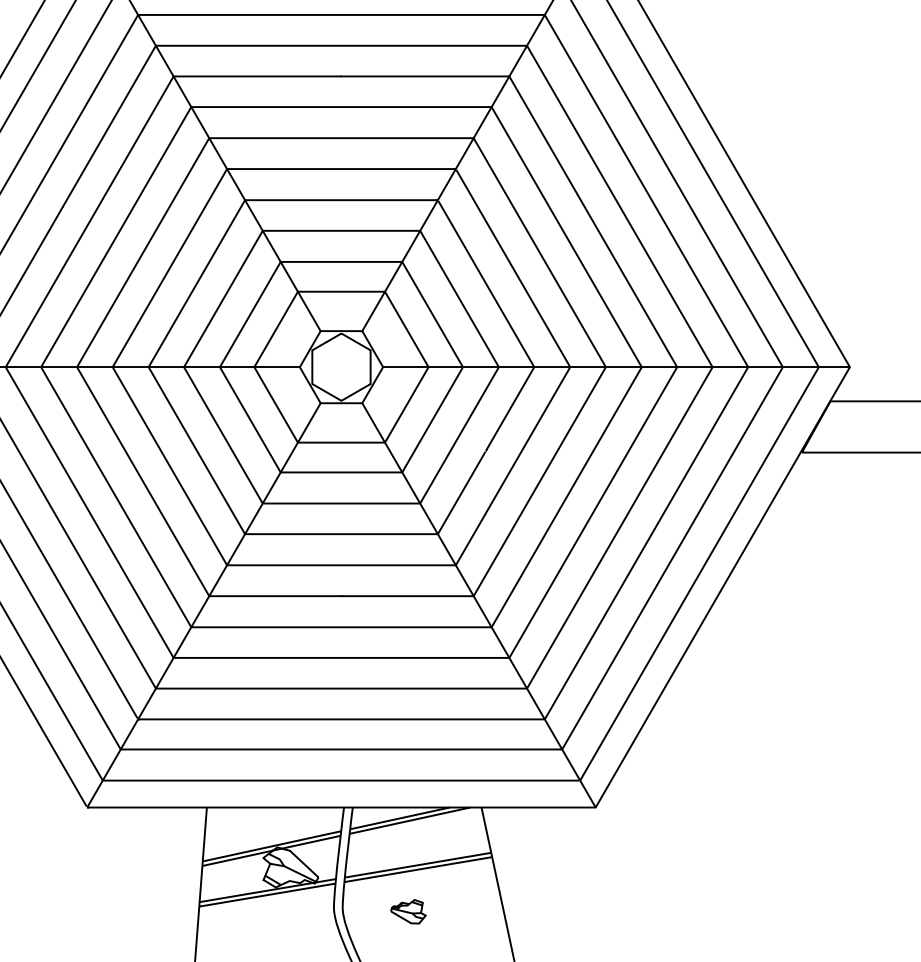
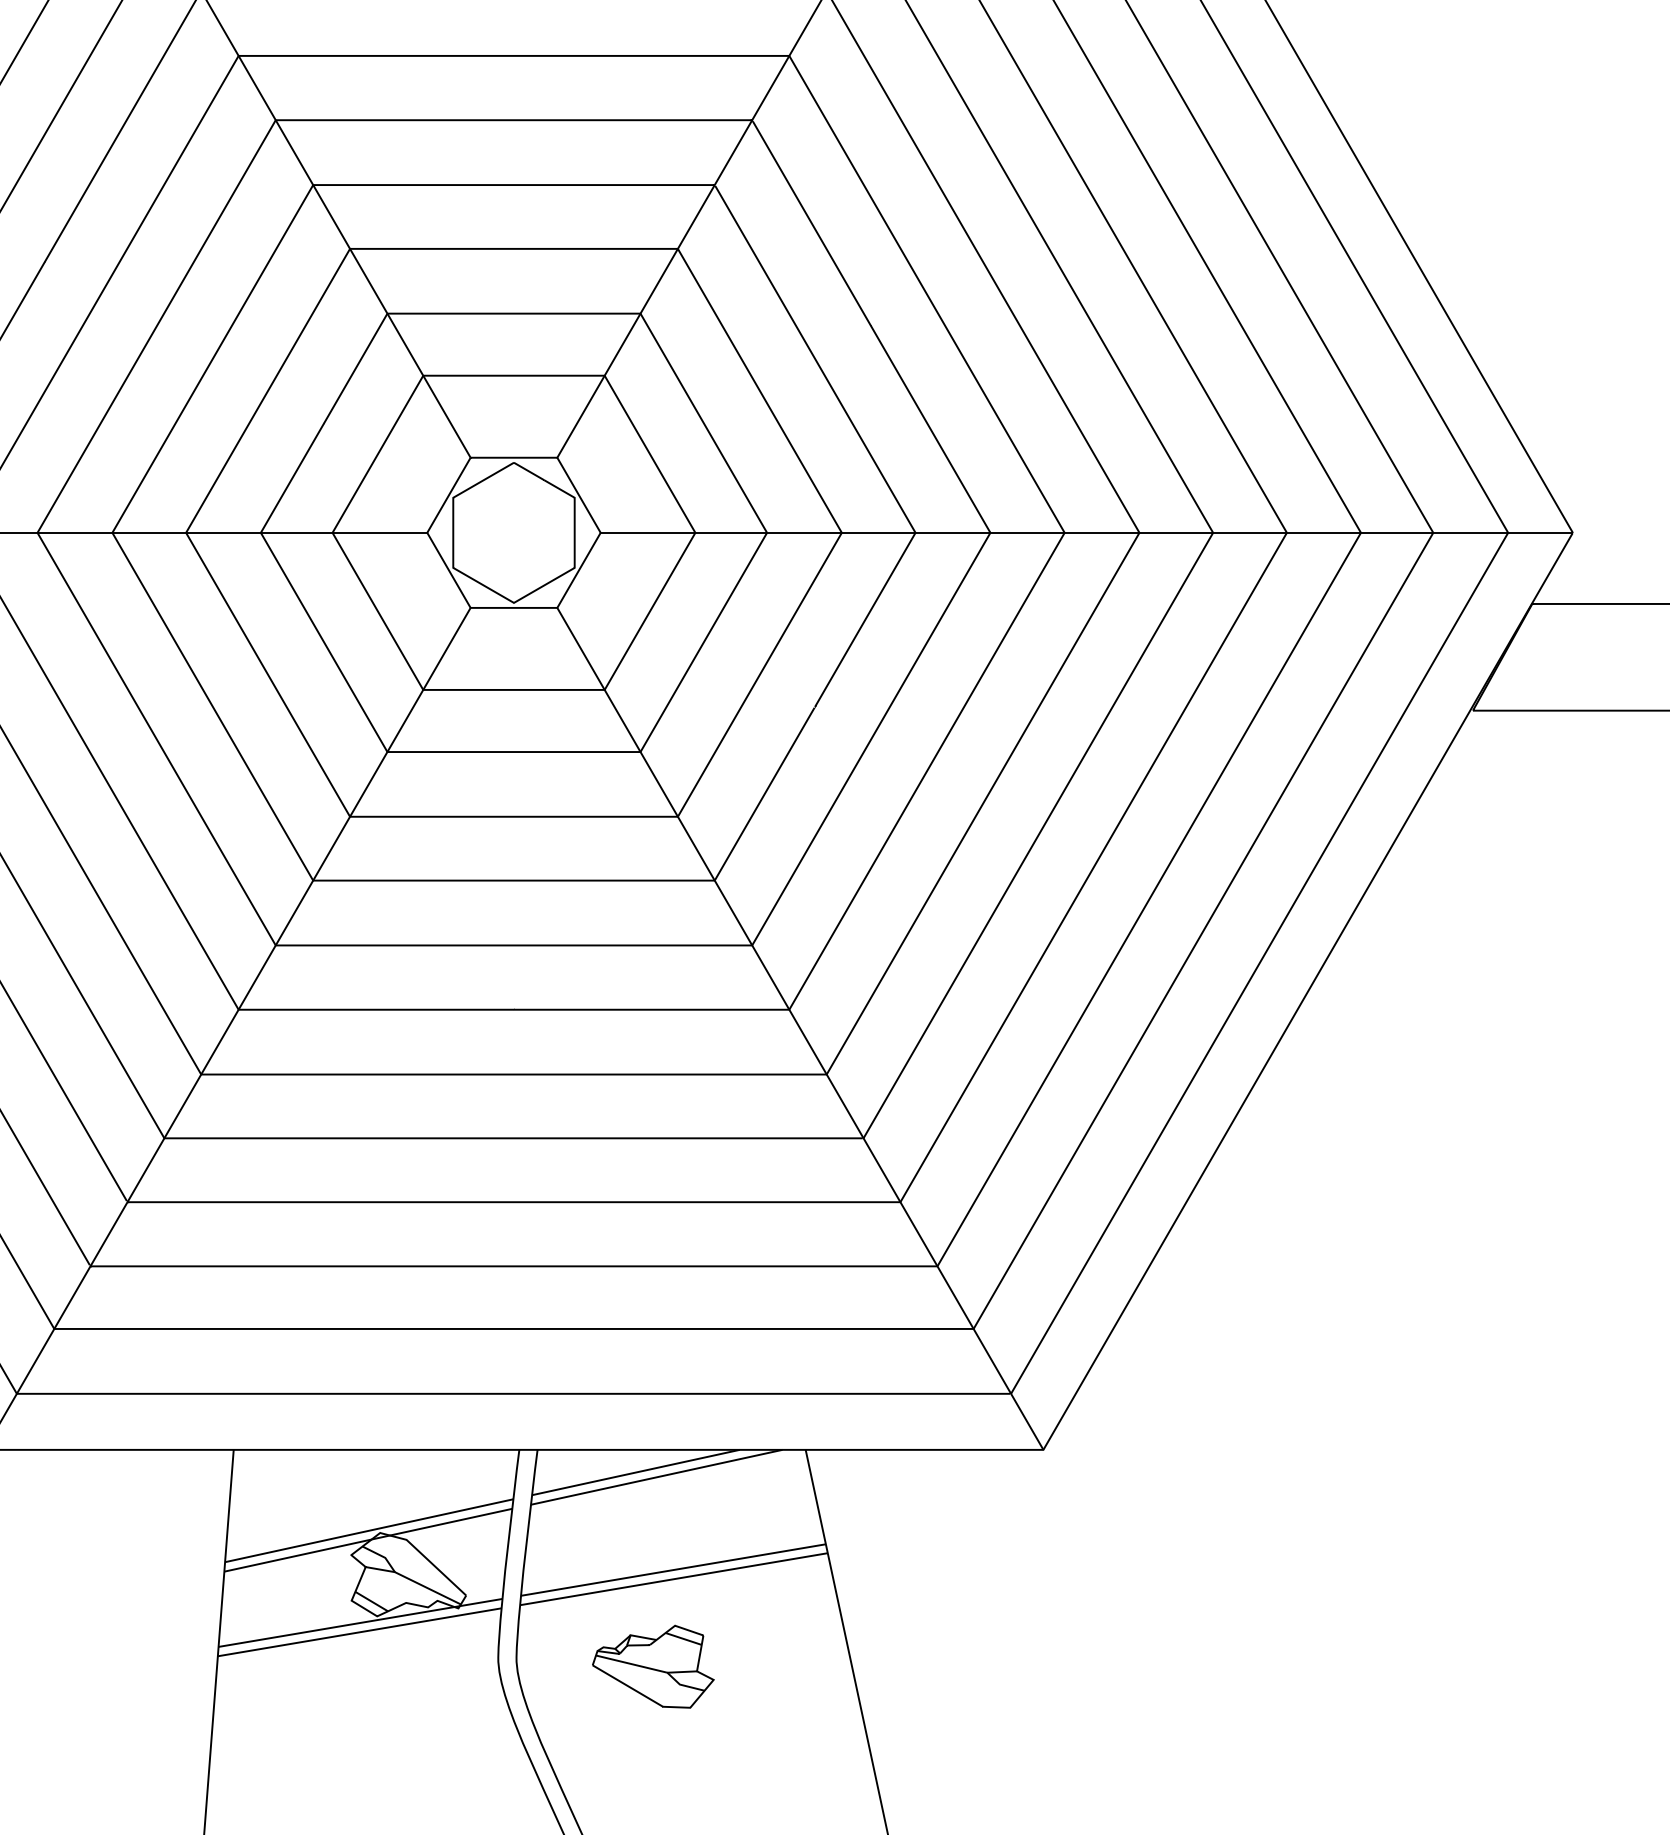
part: (408, 911) -> (653, 1666), size x1.67

